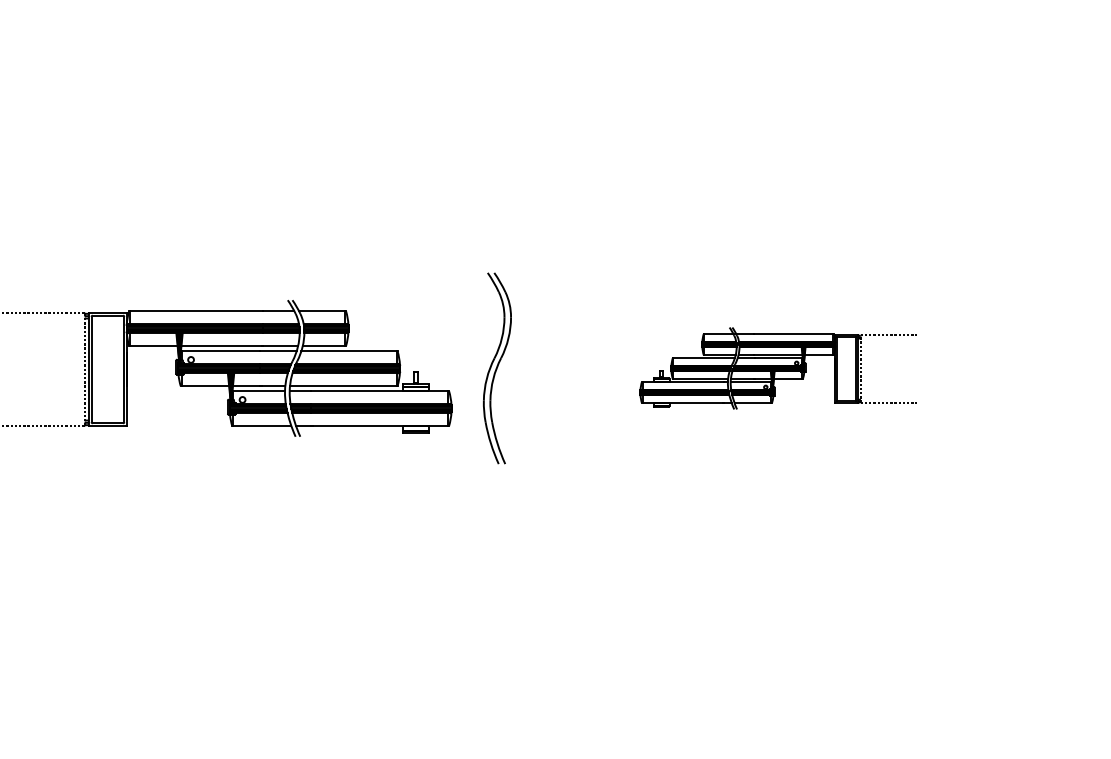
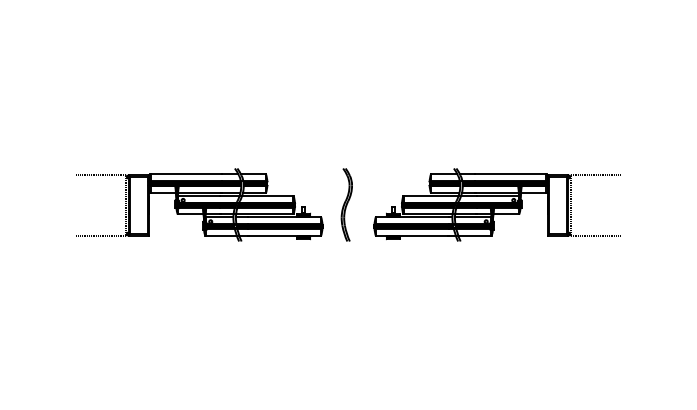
part: (496, 367) -> (346, 204), size x0.71
part: (776, 367) -> (496, 204), size x1.67

